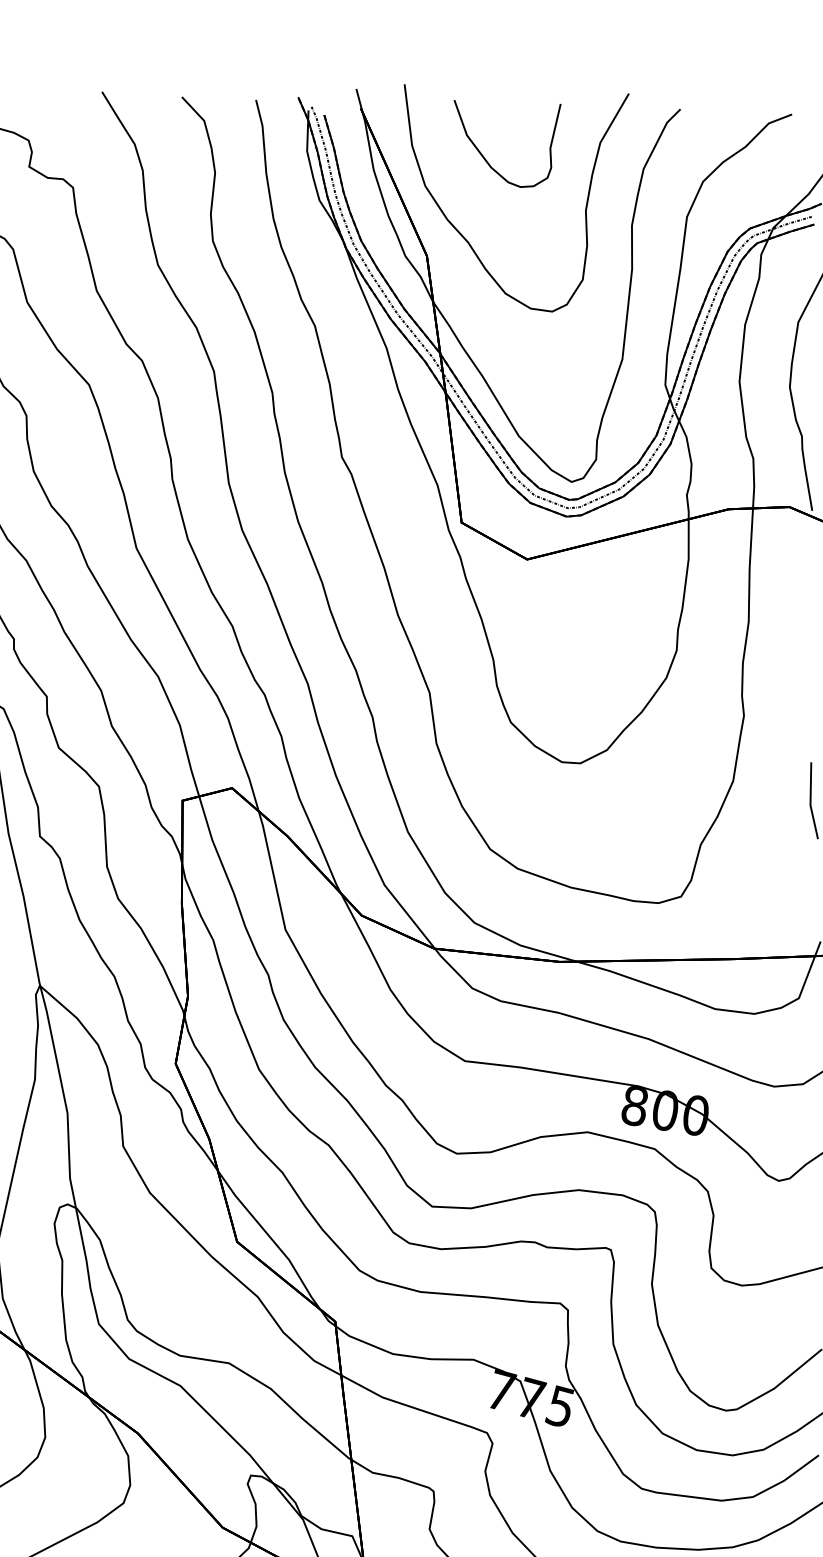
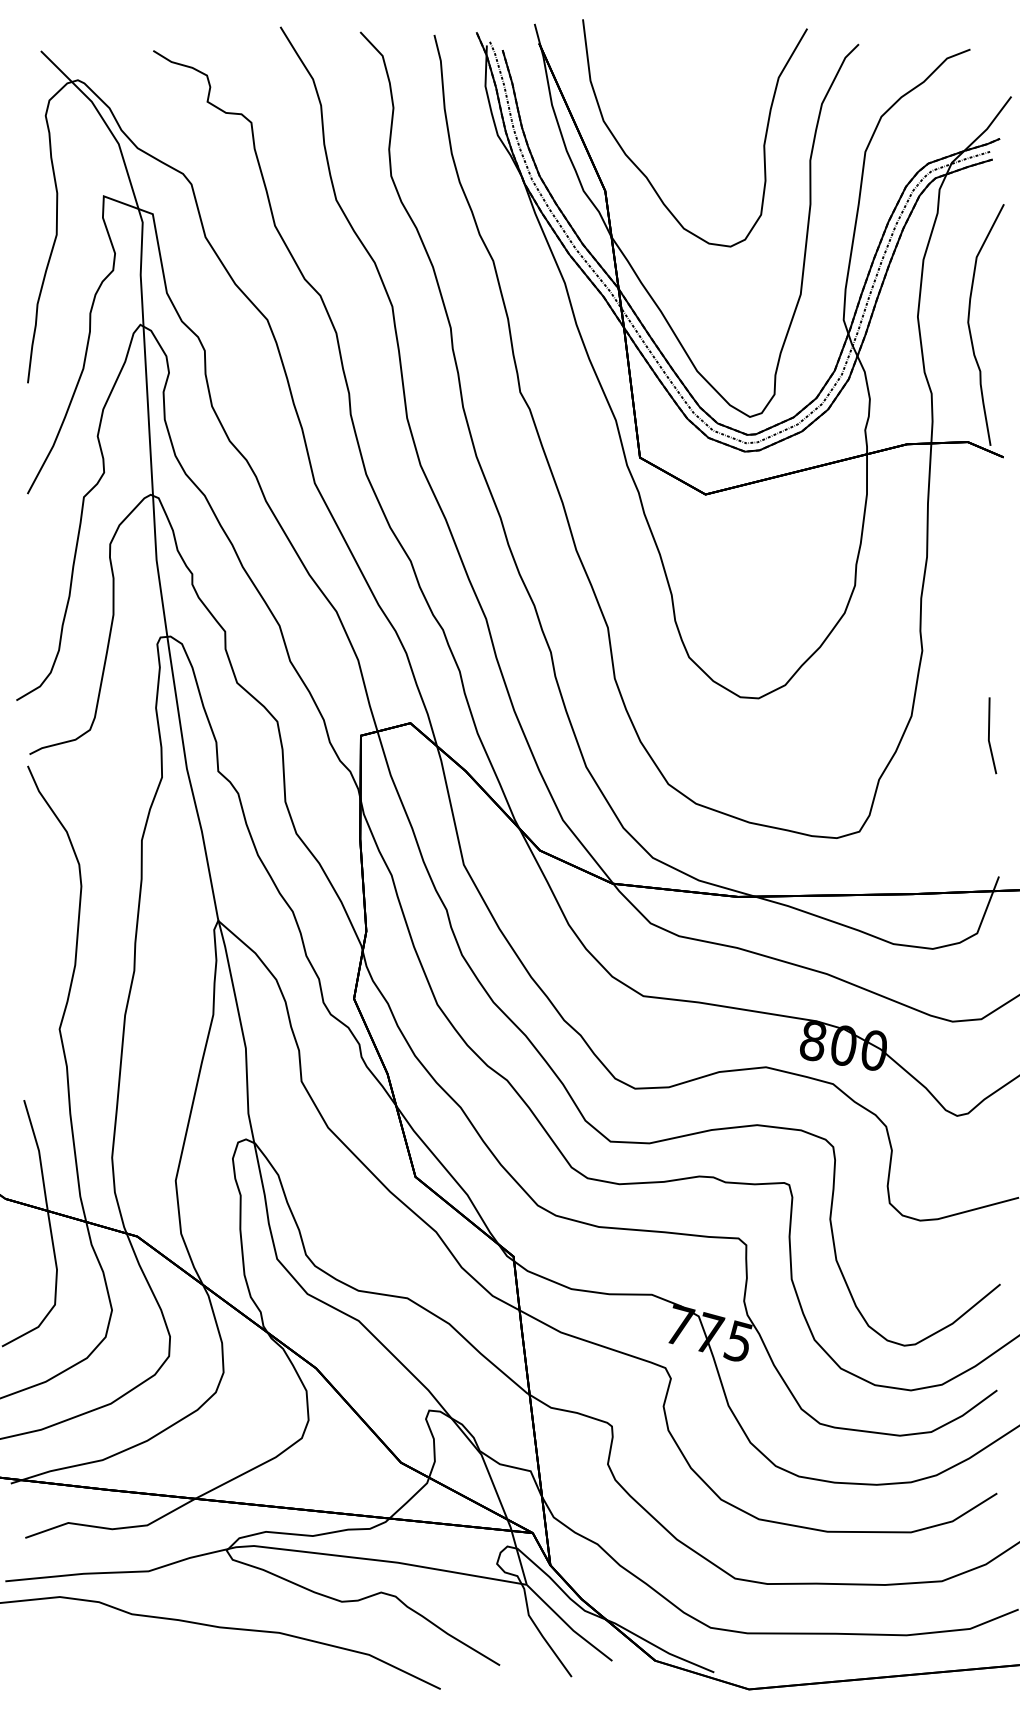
part: (485, 157) -> (663, 92), removed

